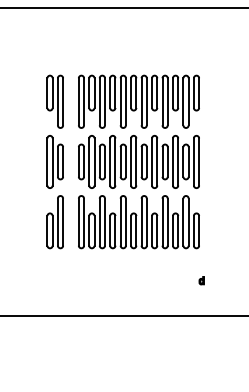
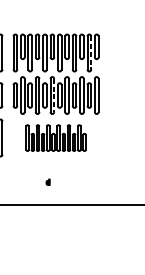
line: (188, 101) -> (91, 52), solid -> dashed
line: (136, 161) -> (54, 95), solid -> dashed
part: (138, 222) -> (55, 138), size x0.7
part: (201, 280) -> (47, 182), moved

